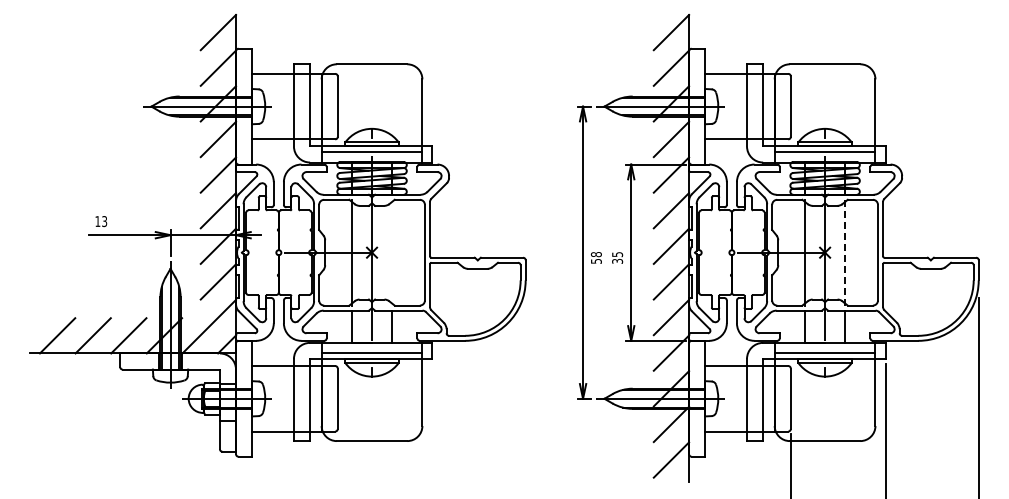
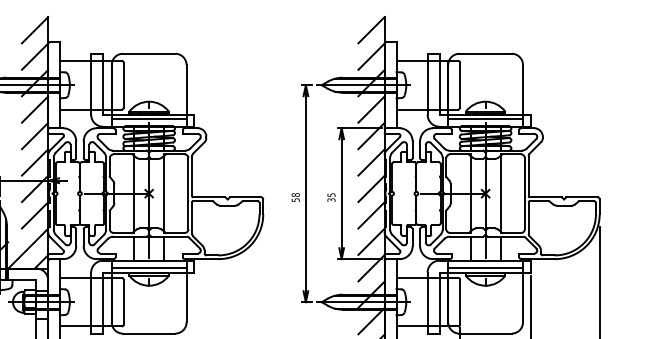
line: (392, 252) -> (164, 193), added
line: (845, 252) -> (500, 193), dashed -> solid
text: (595, 257) -> (295, 197), moved

